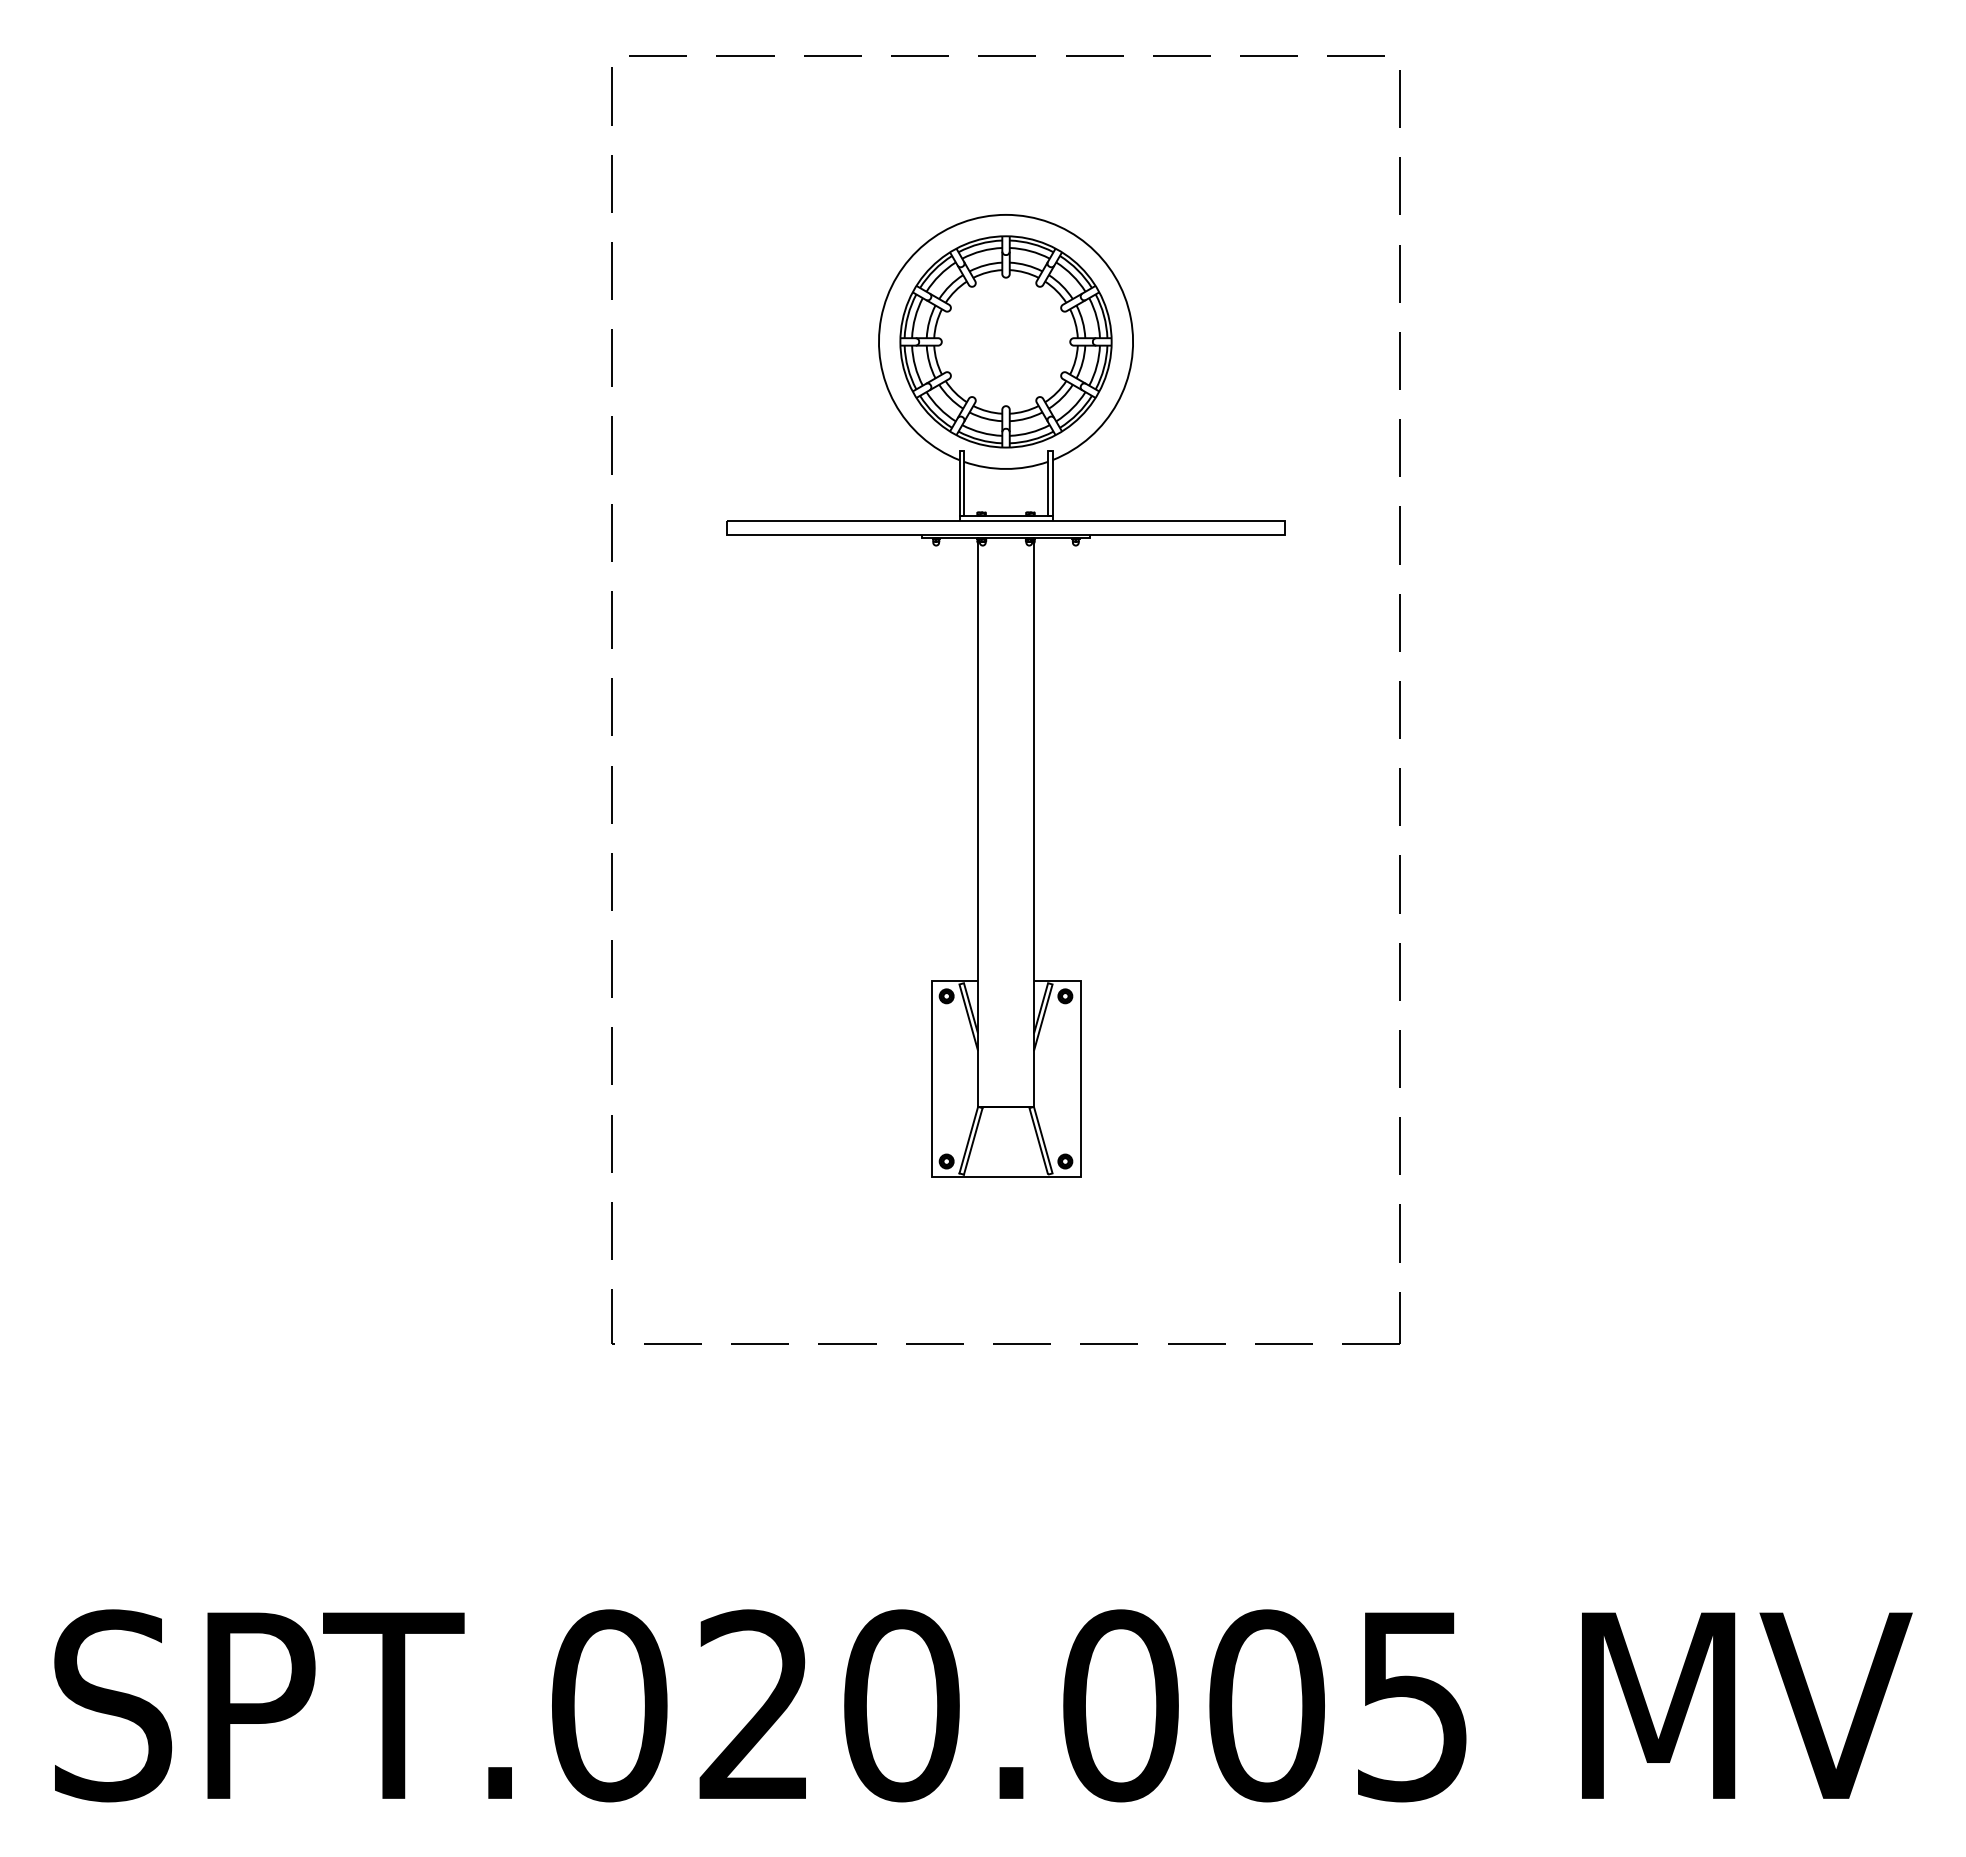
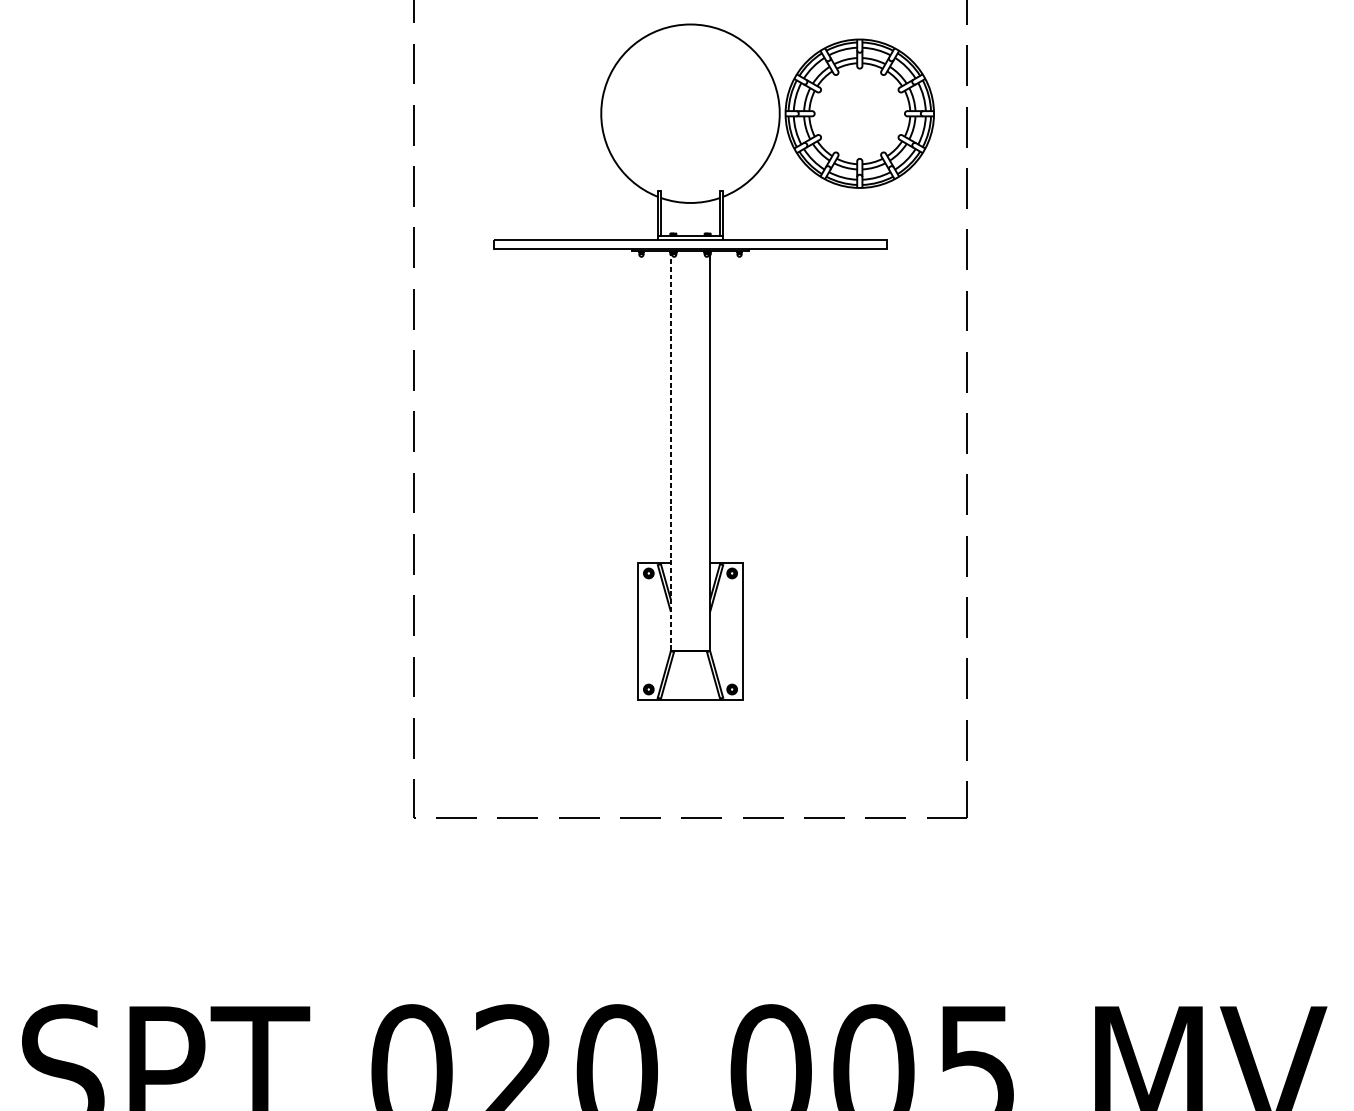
part: (1005, 341) -> (859, 113), moved
line: (978, 822) -> (671, 451), solid -> dashed

